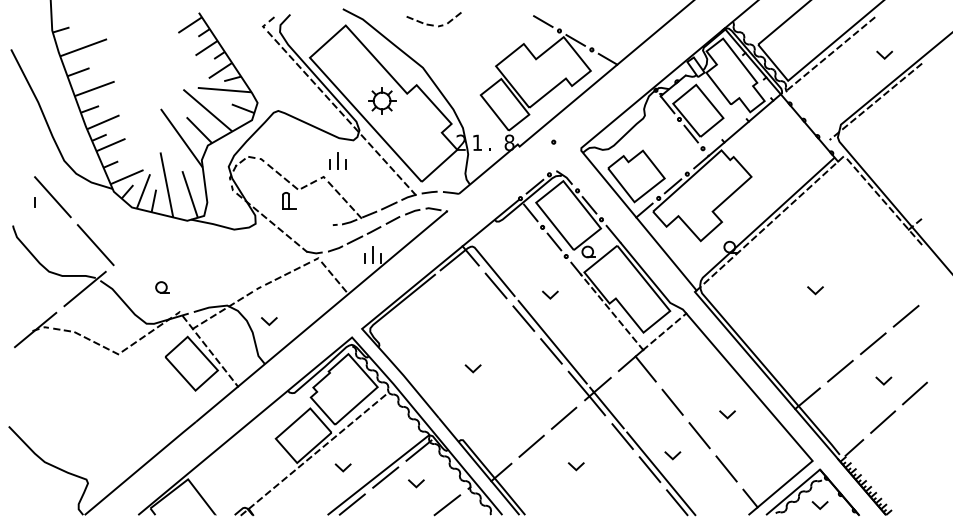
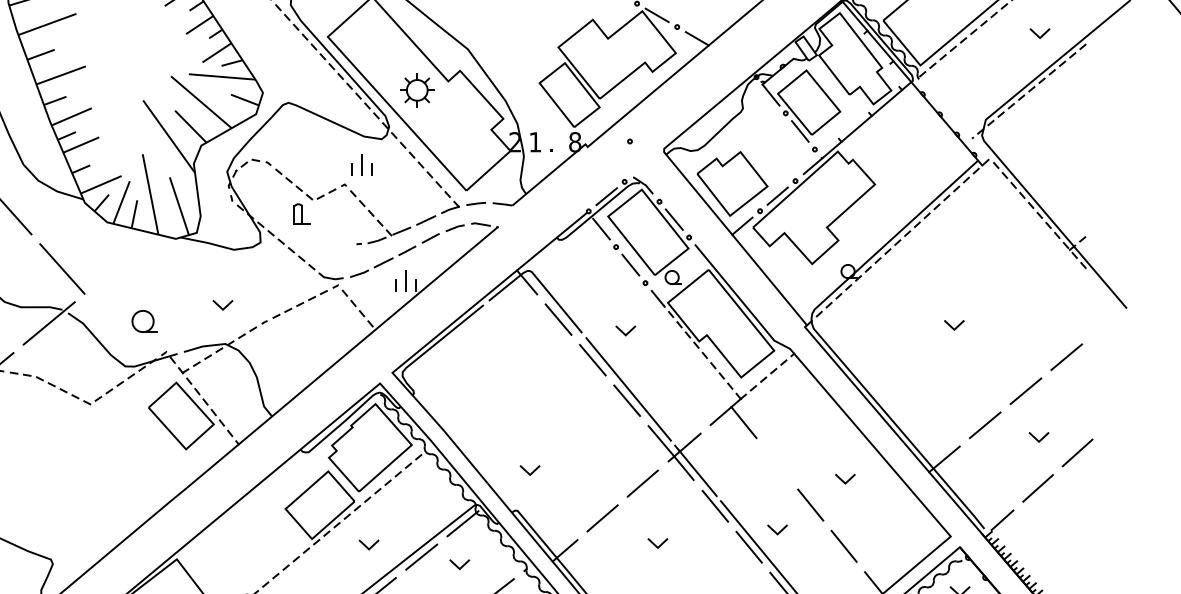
part: (162, 287) -> (145, 321), size x1.6
line: (268, 322) -> (221, 306), moved
line: (471, 369) -> (528, 471), moved
line: (672, 401) -> (777, 462), removed

